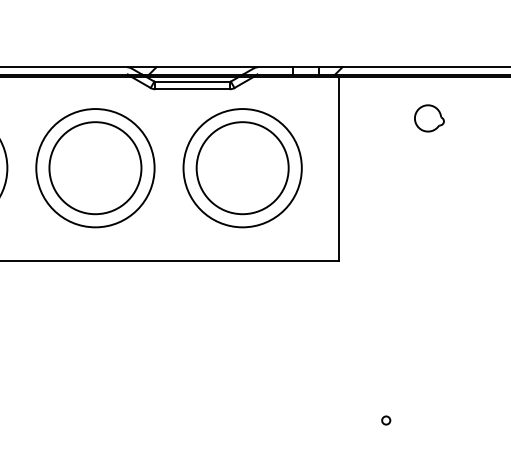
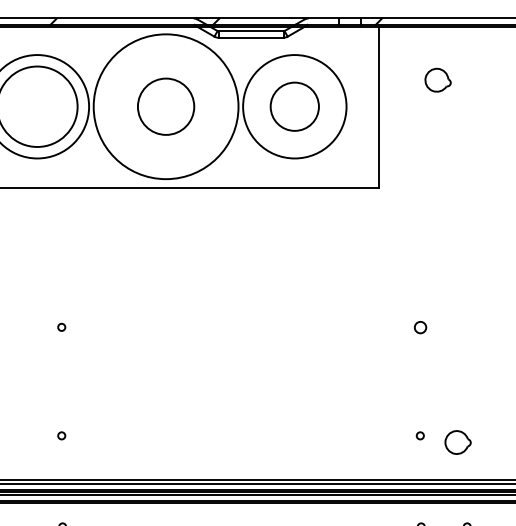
part: (428, 117) -> (437, 79), moved
circle: (94, 167) -> (165, 106), size x0.7
circle: (94, 167) -> (165, 106), size x1.4
circle: (242, 167) -> (294, 106), size x0.6
circle: (385, 419) -> (419, 326), size x1.6

